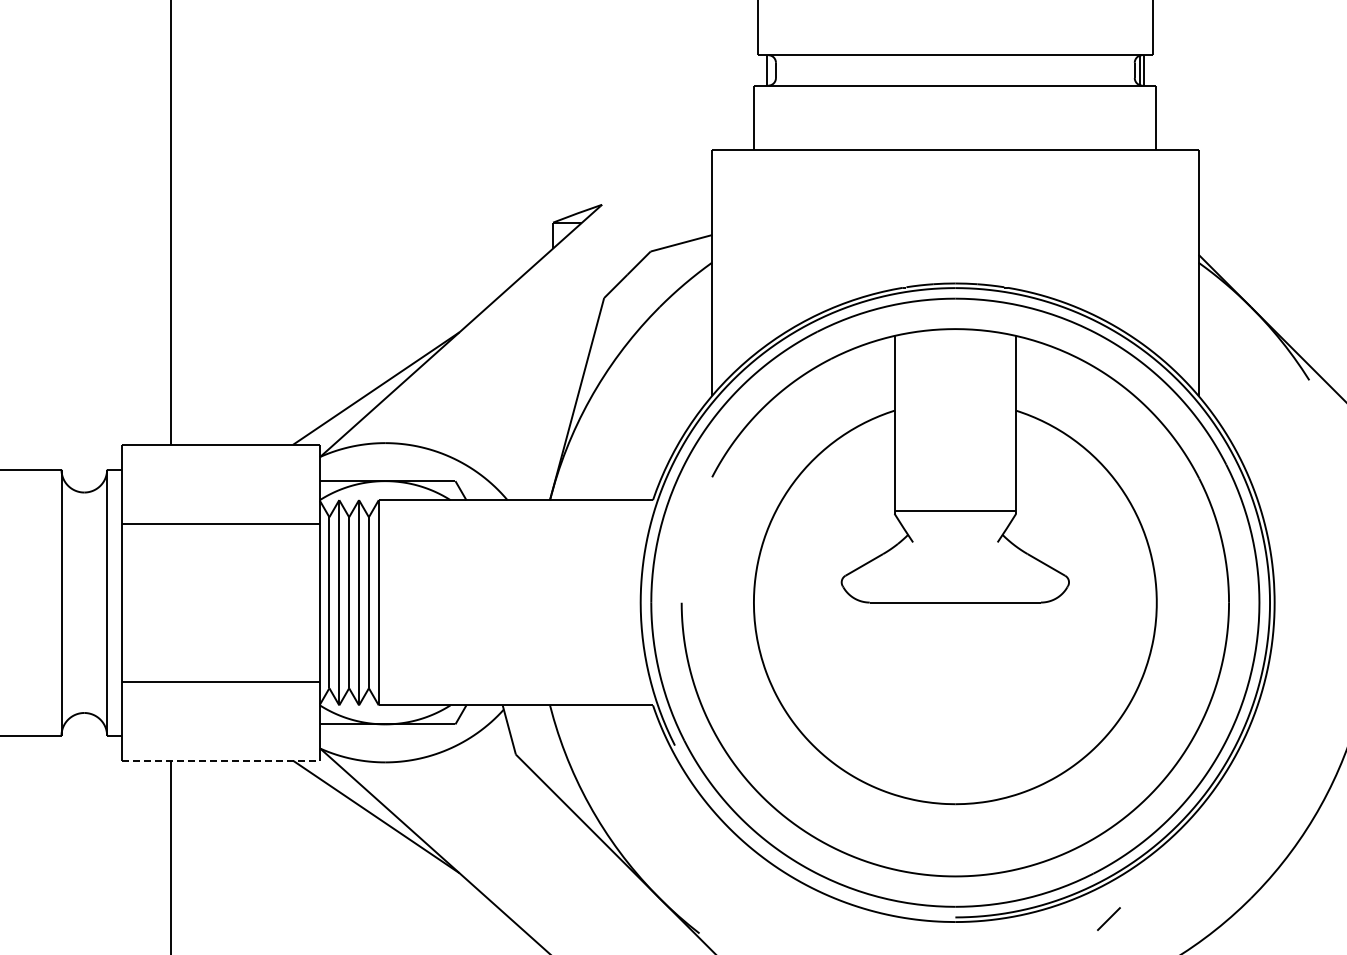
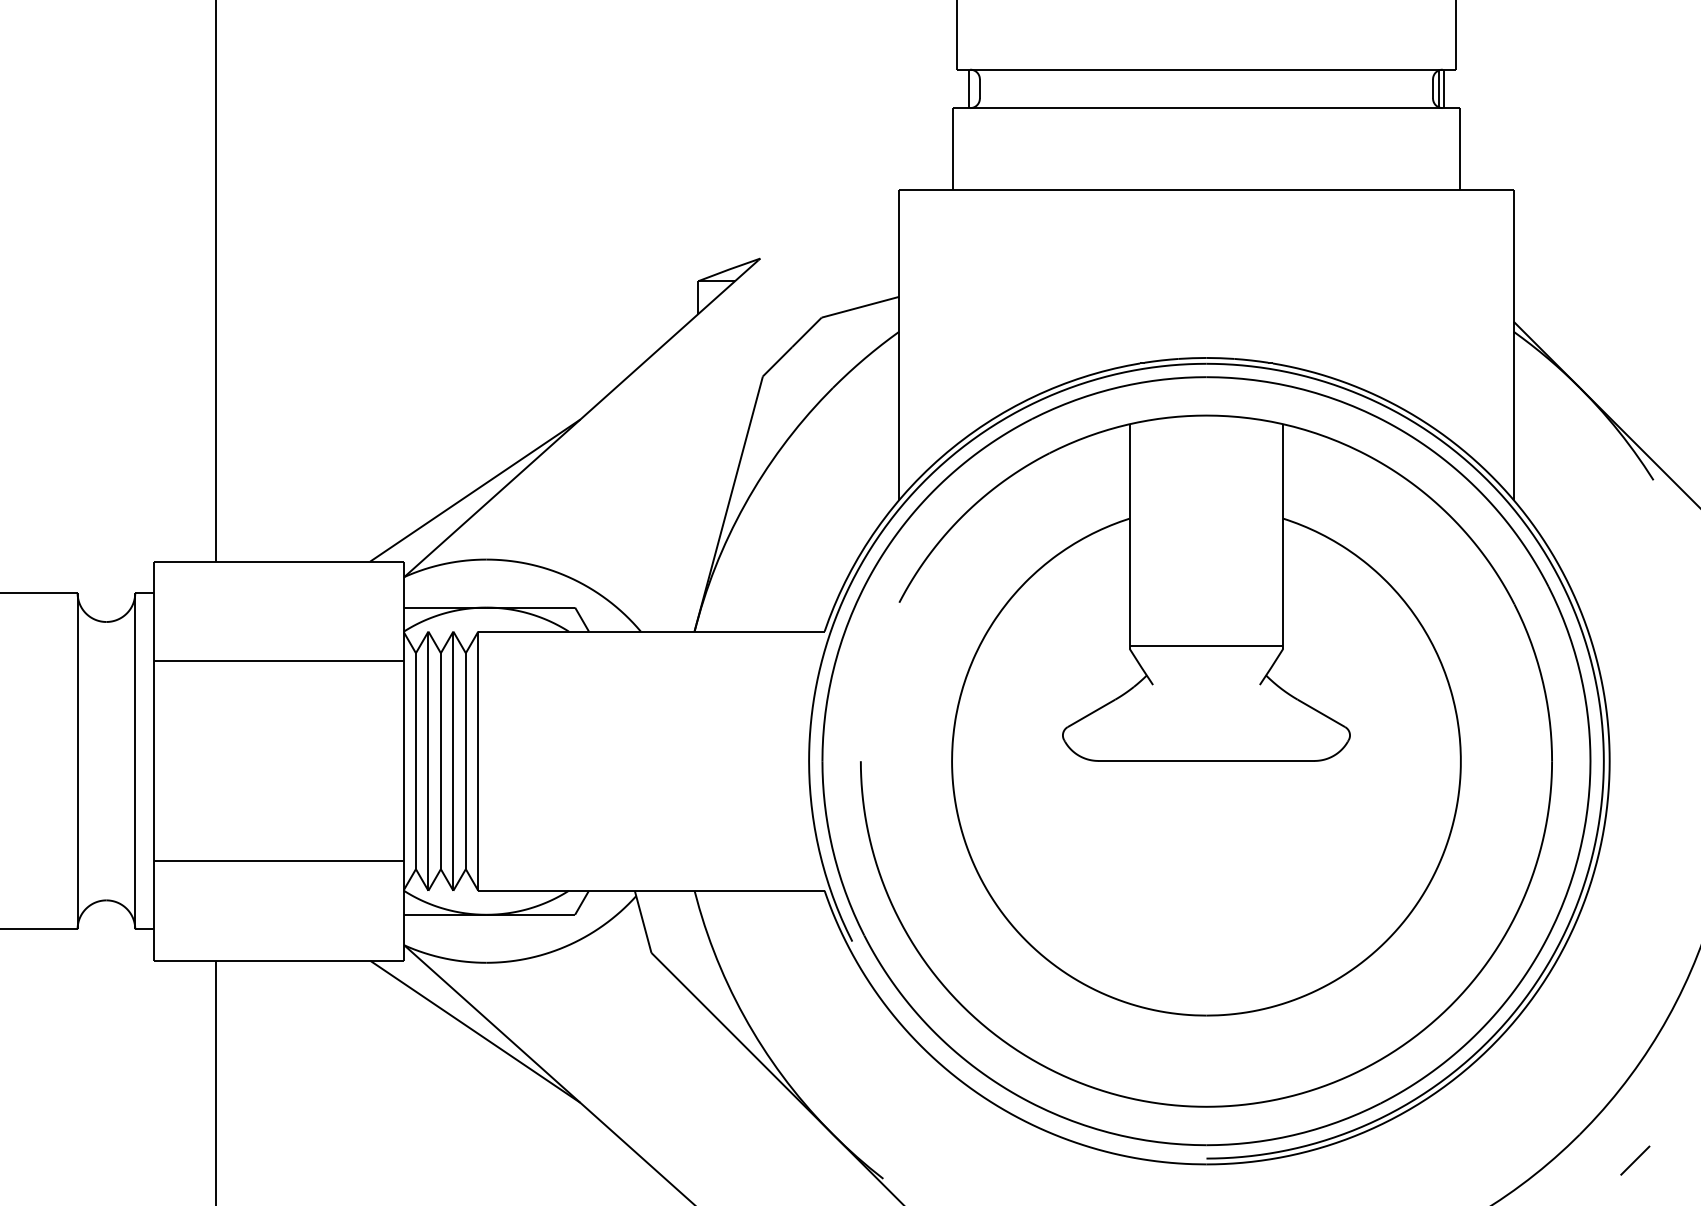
line: (221, 760) -> (279, 960), dashed -> solid
line: (1108, 918) -> (1634, 1159), moved

